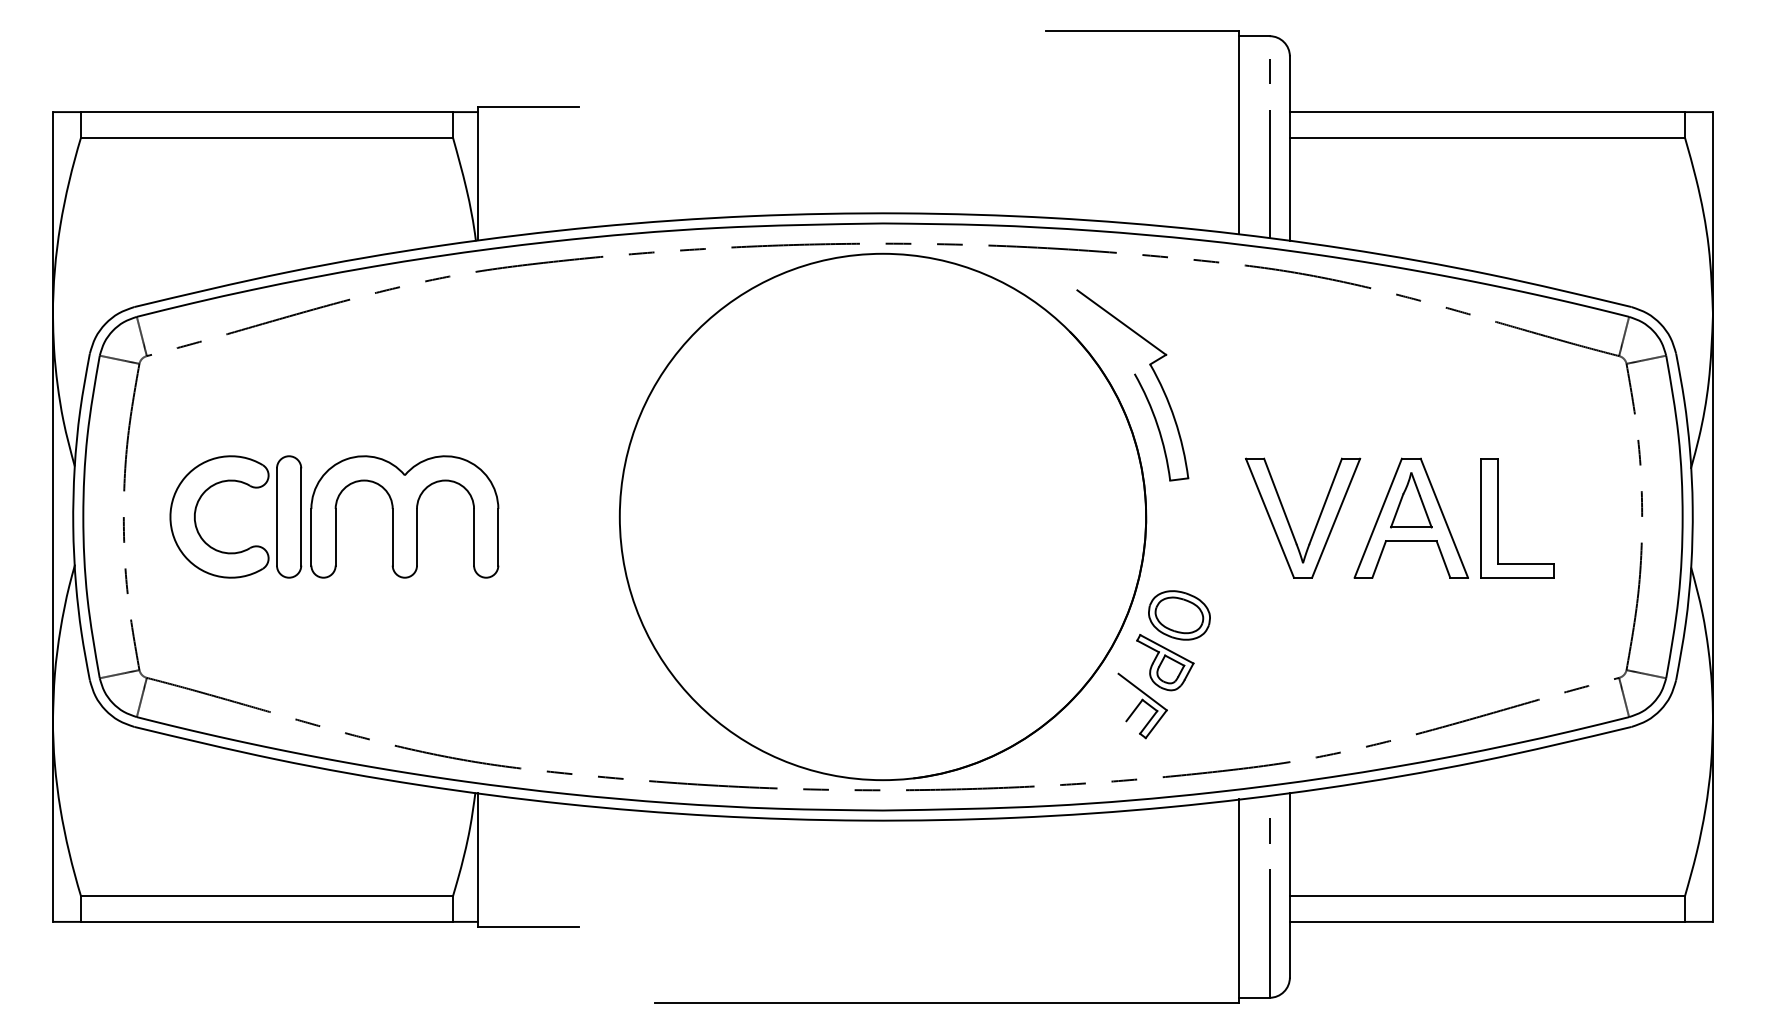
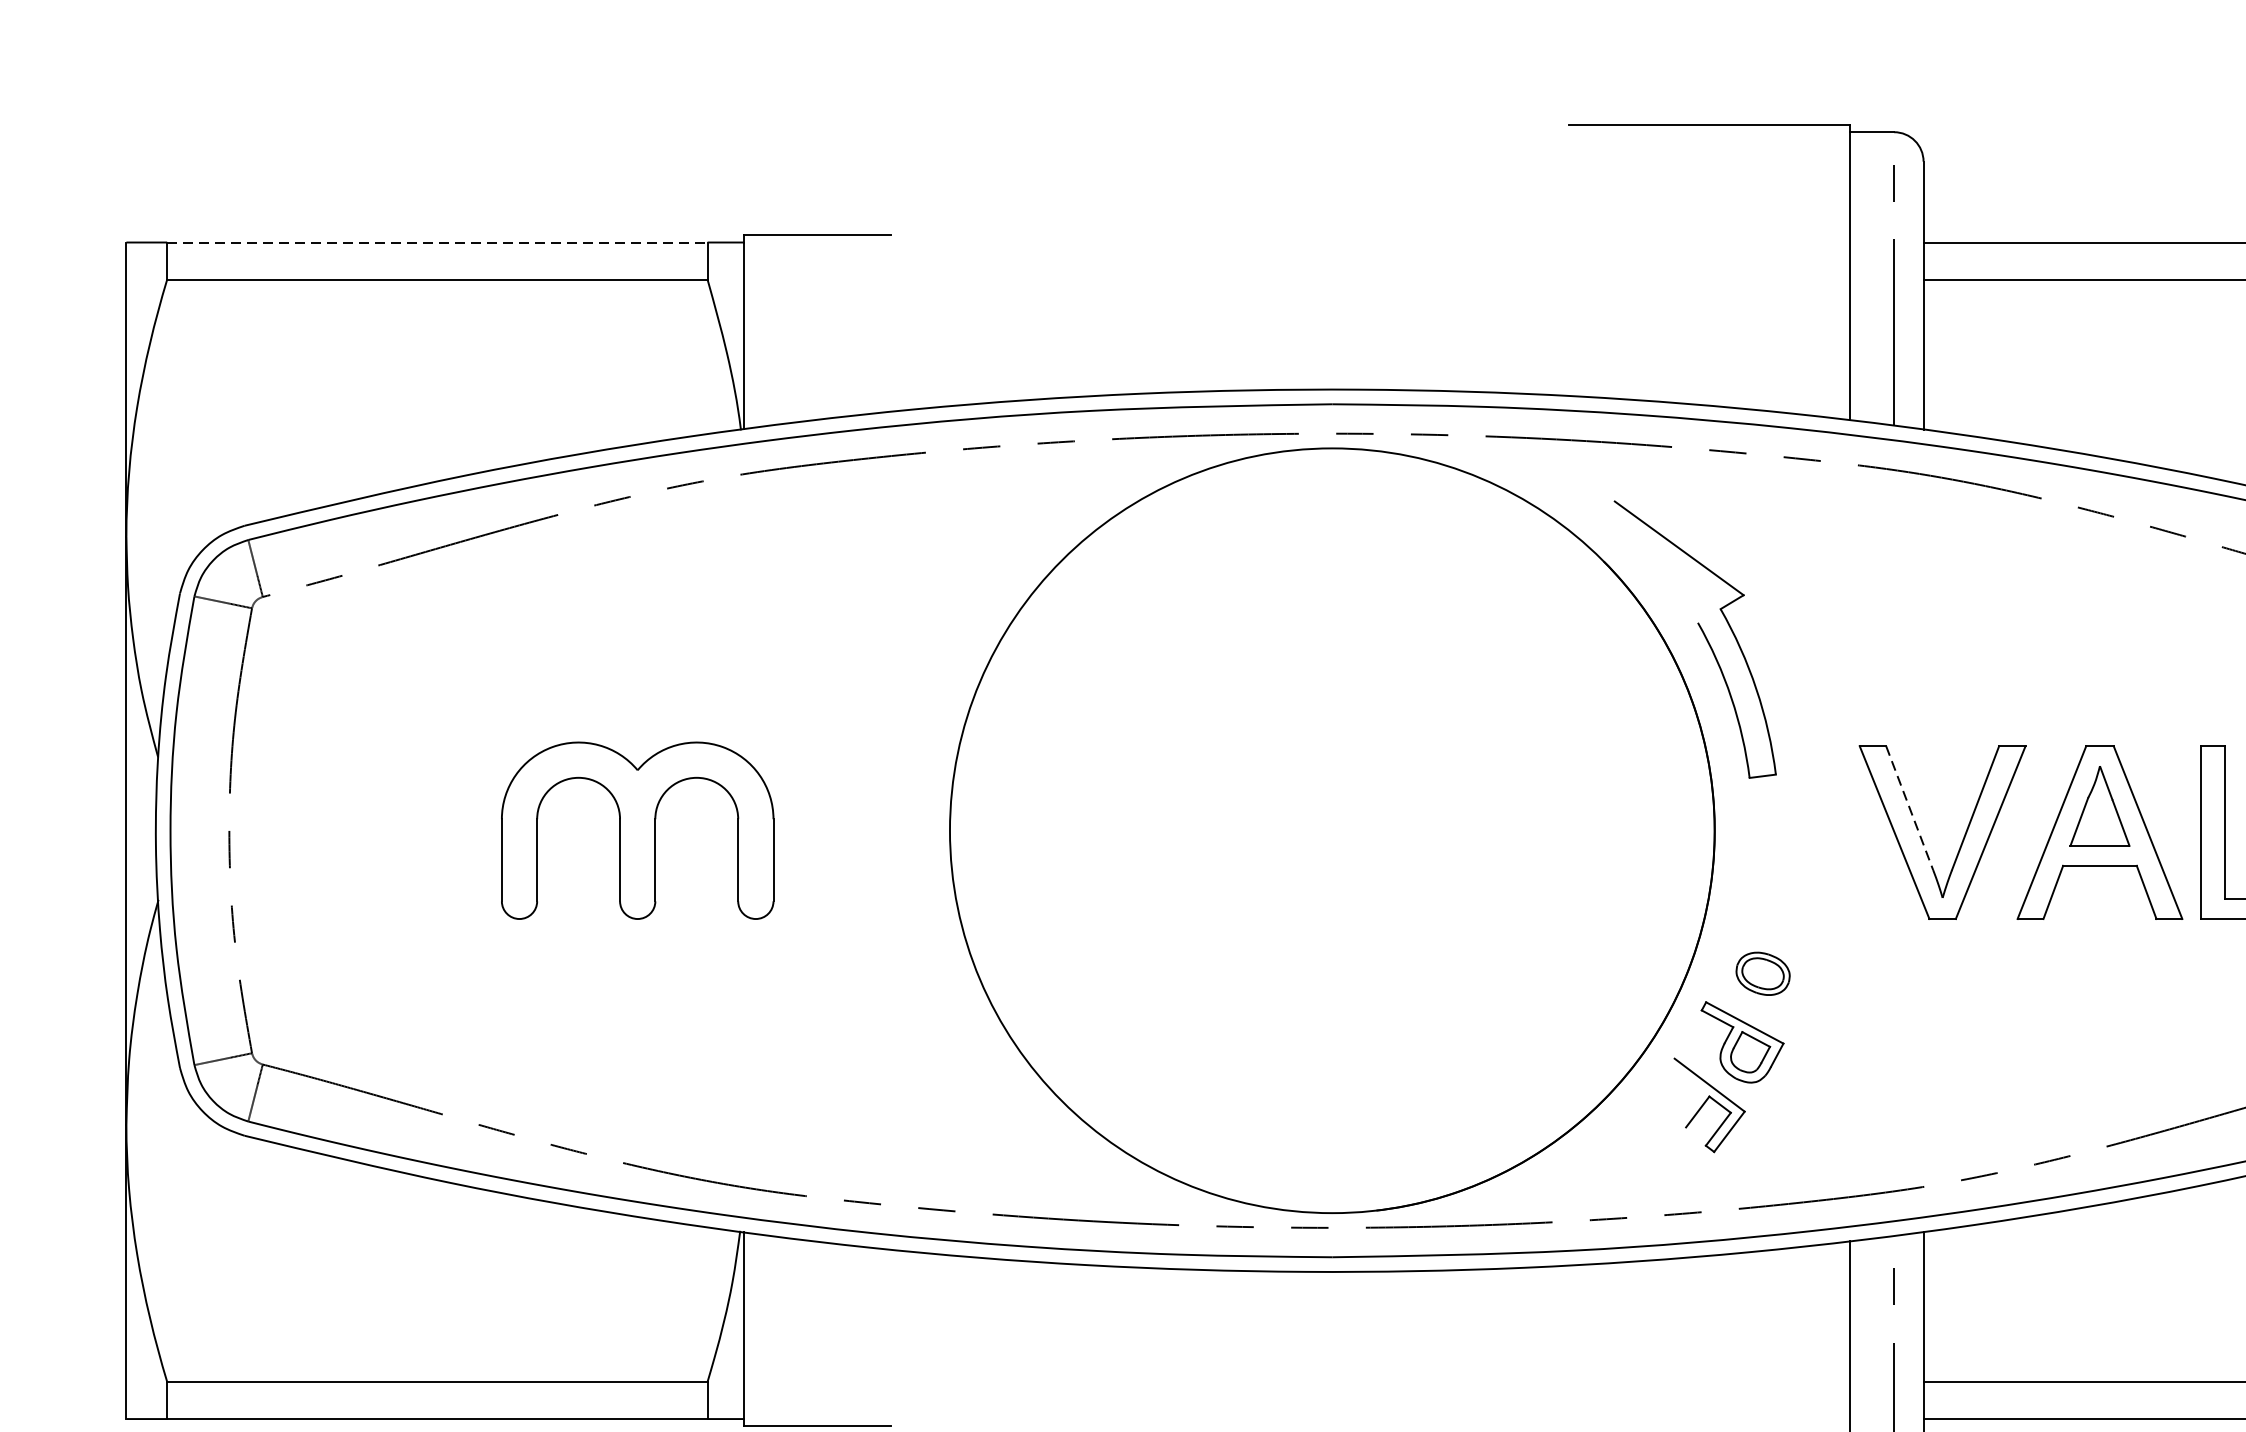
line: (267, 112) -> (438, 243), solid -> dashed
part: (250, 487) -> (413, 787), removed
line: (1280, 501) -> (1909, 808), solid -> dashed
part: (1179, 615) -> (1763, 973), size x0.6

